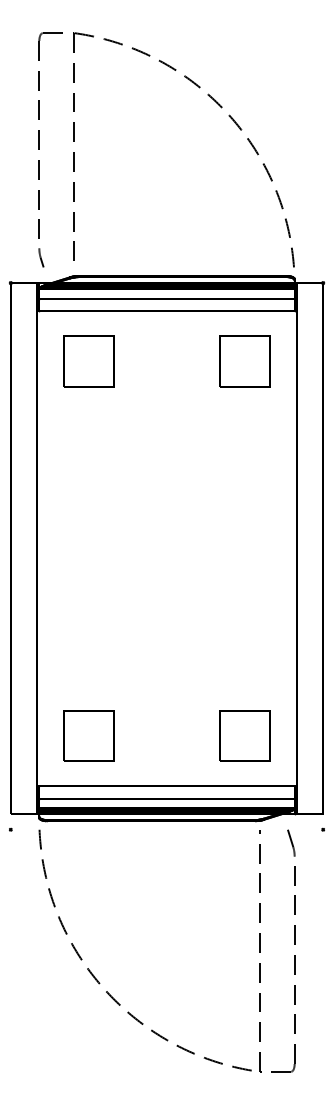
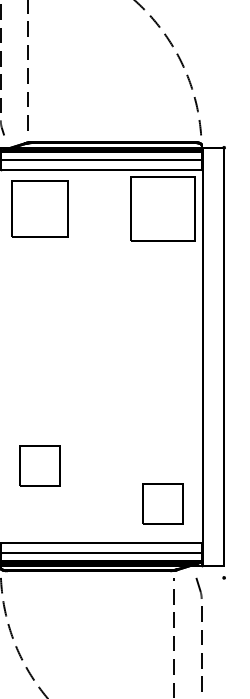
part: (88, 361) -> (39, 209), size x1.4
part: (244, 361) -> (162, 209), size x1.6
part: (88, 735) -> (39, 465), moved

